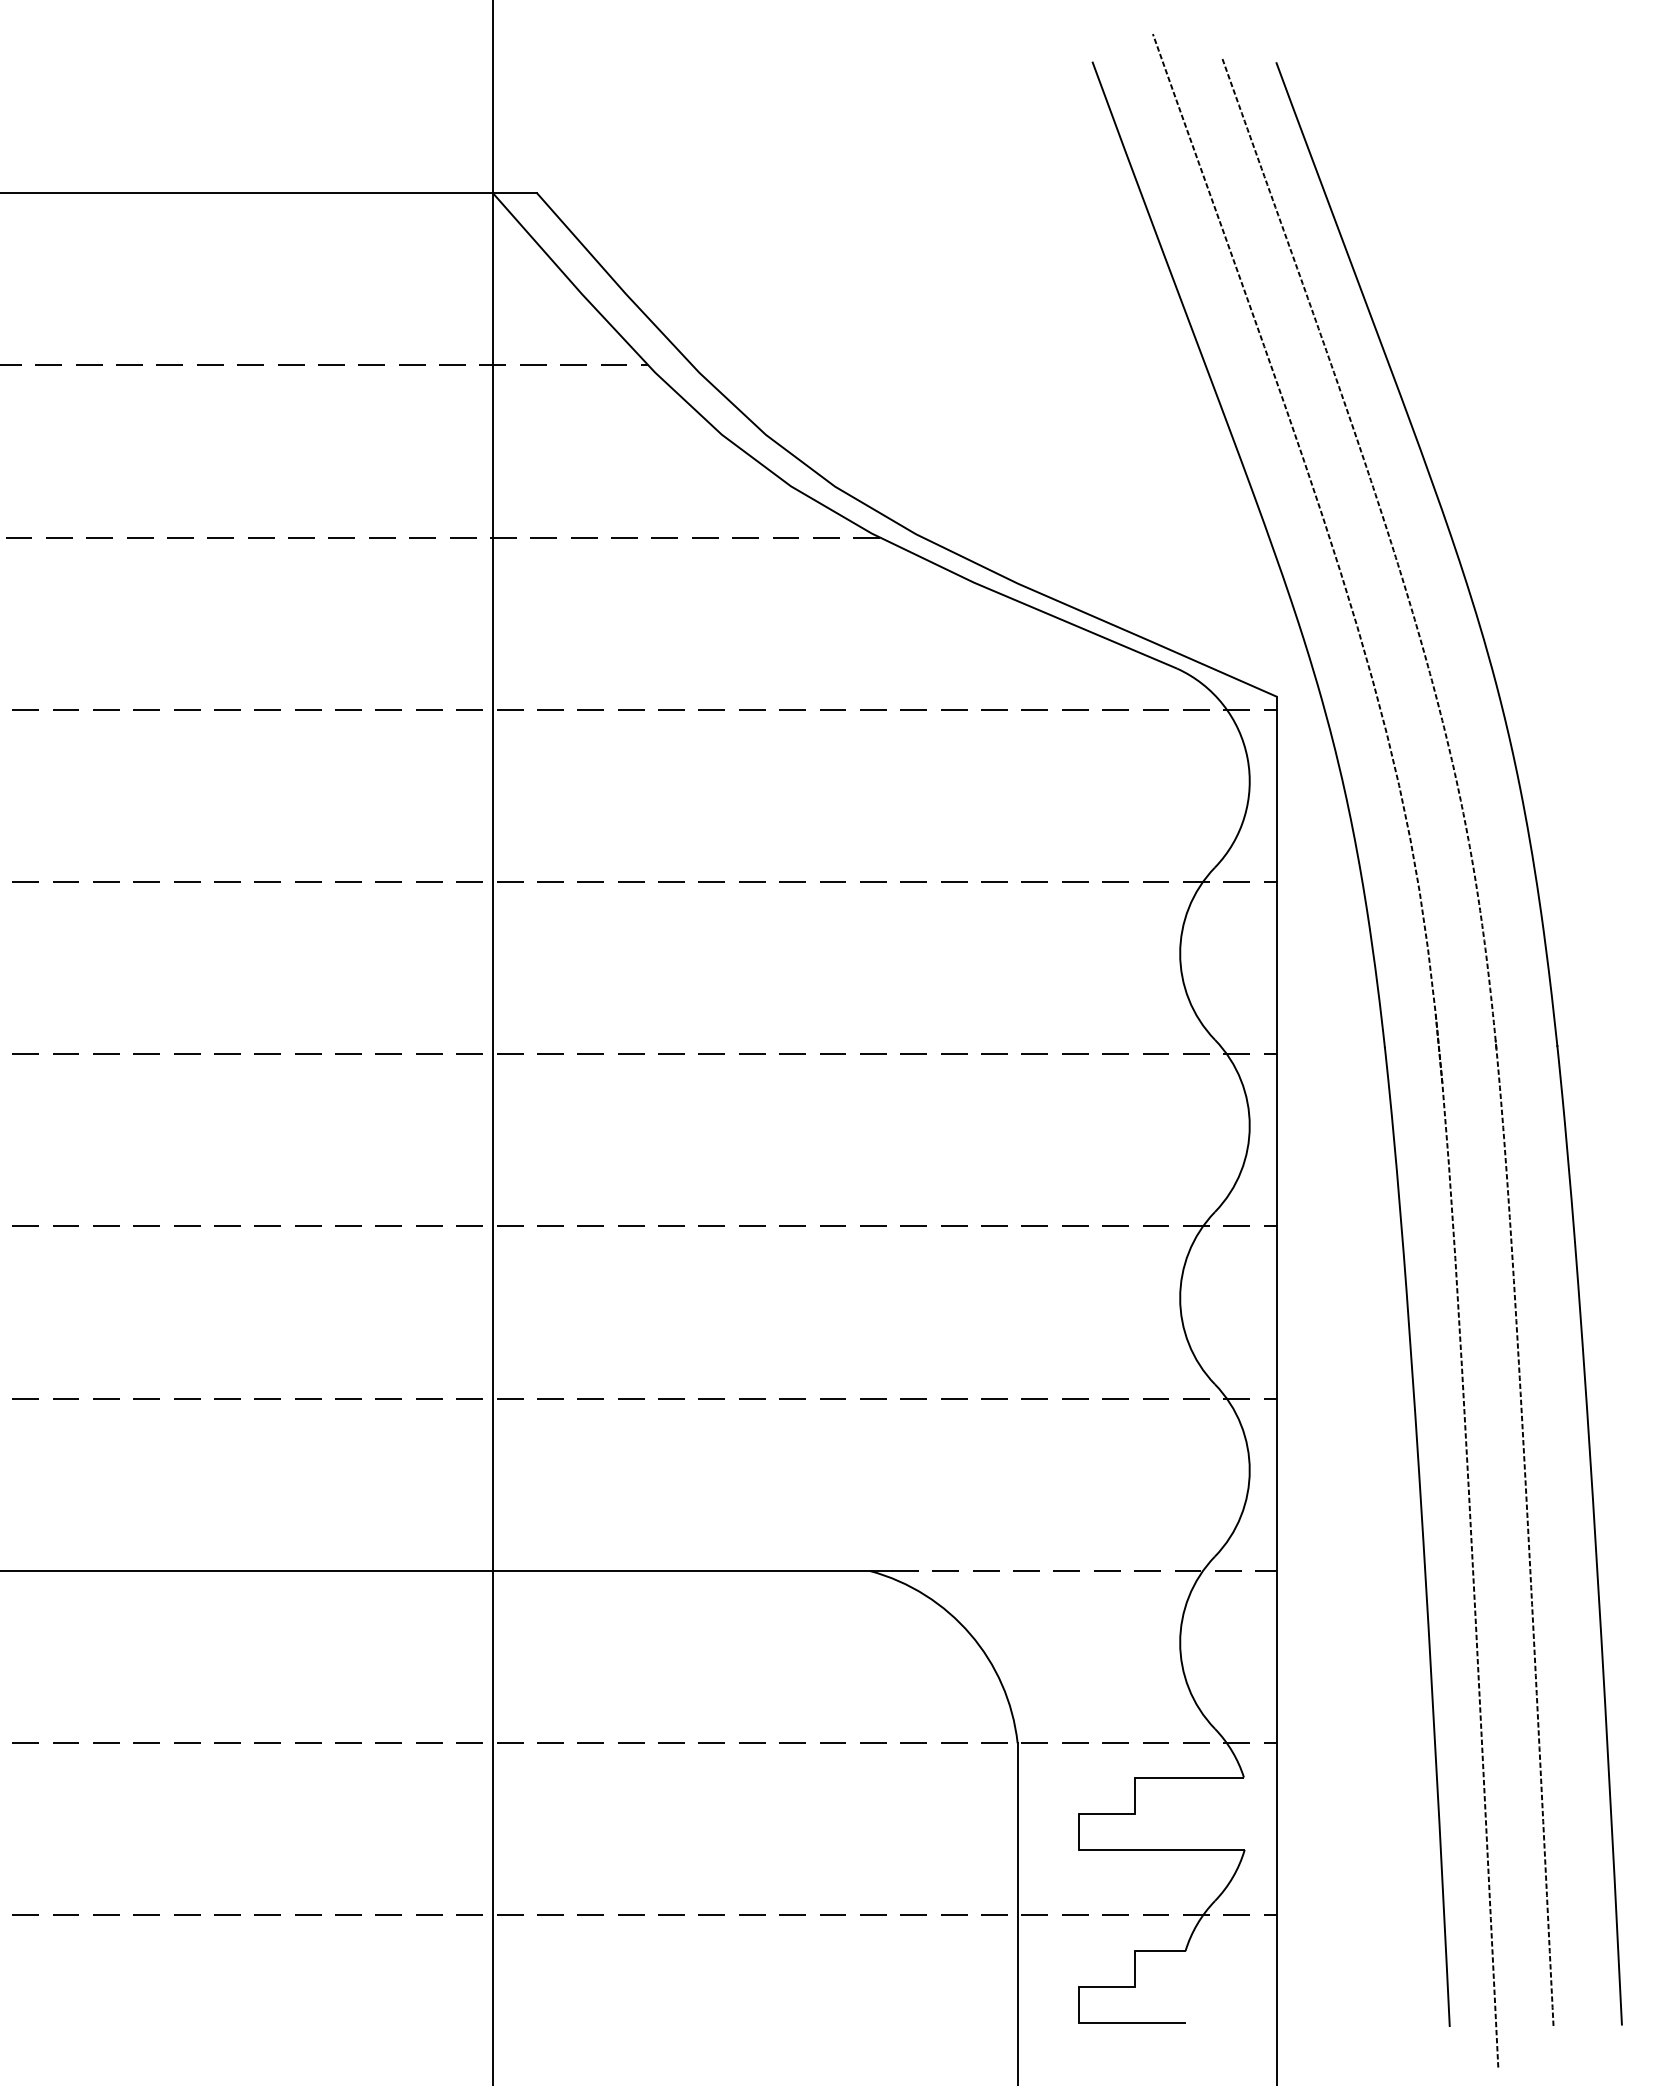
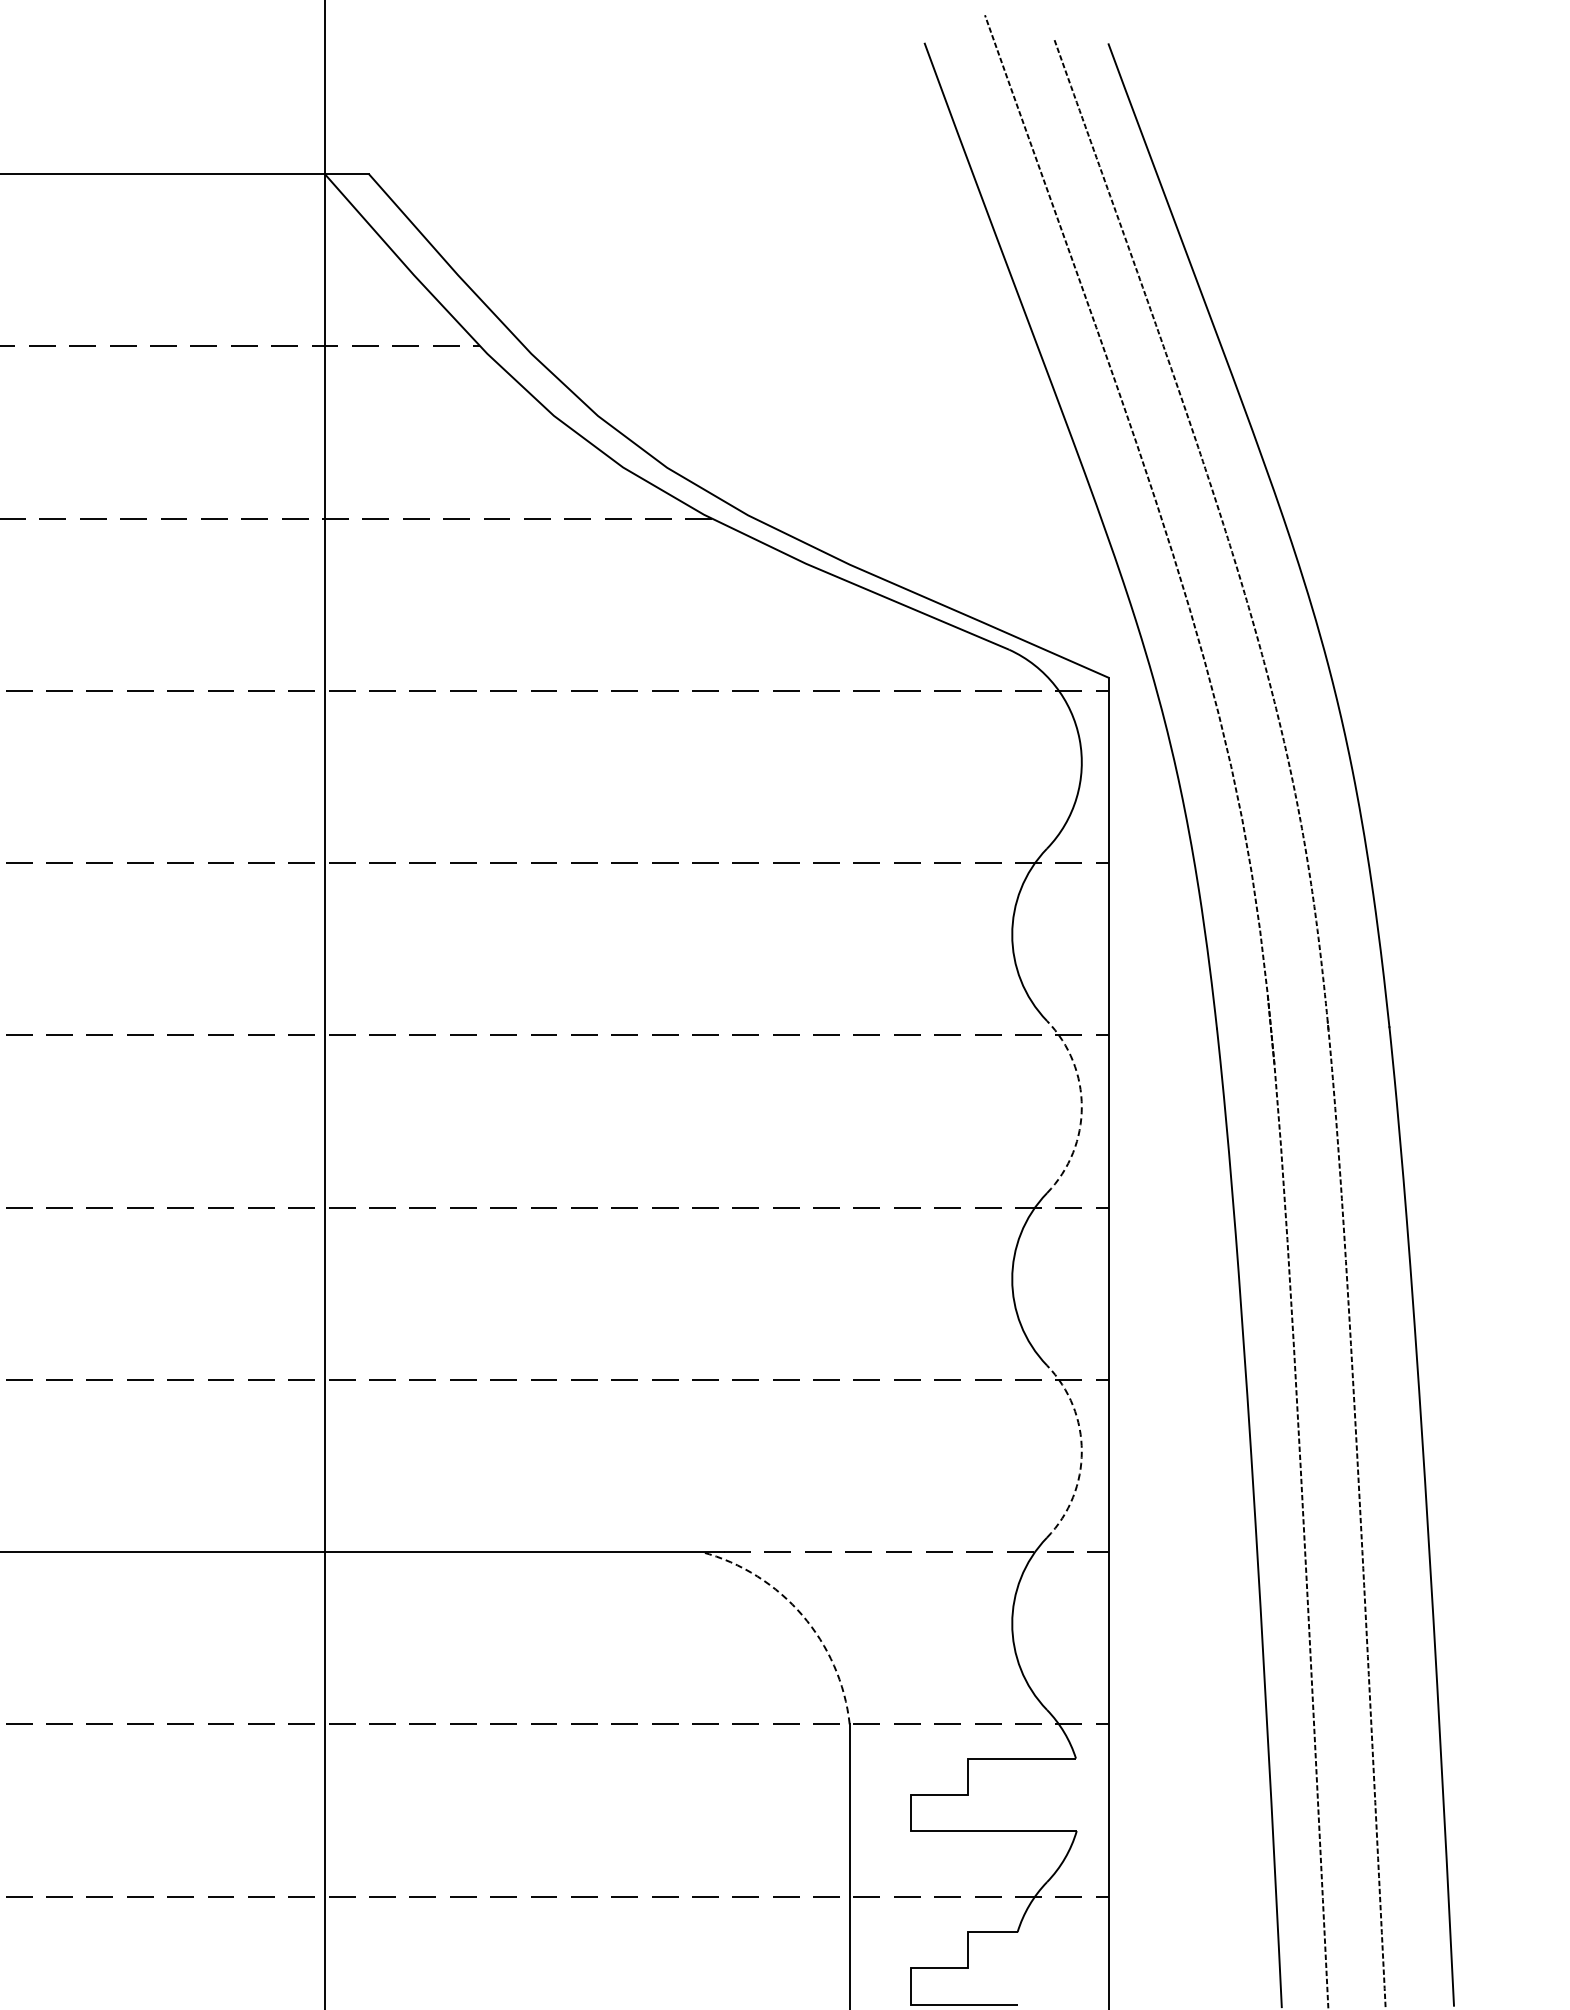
arc: (1249, 1125) -> (1081, 1106), solid -> dashed
arc: (1249, 1470) -> (1081, 1451), solid -> dashed
arc: (970, 1634) -> (802, 1615), solid -> dashed

